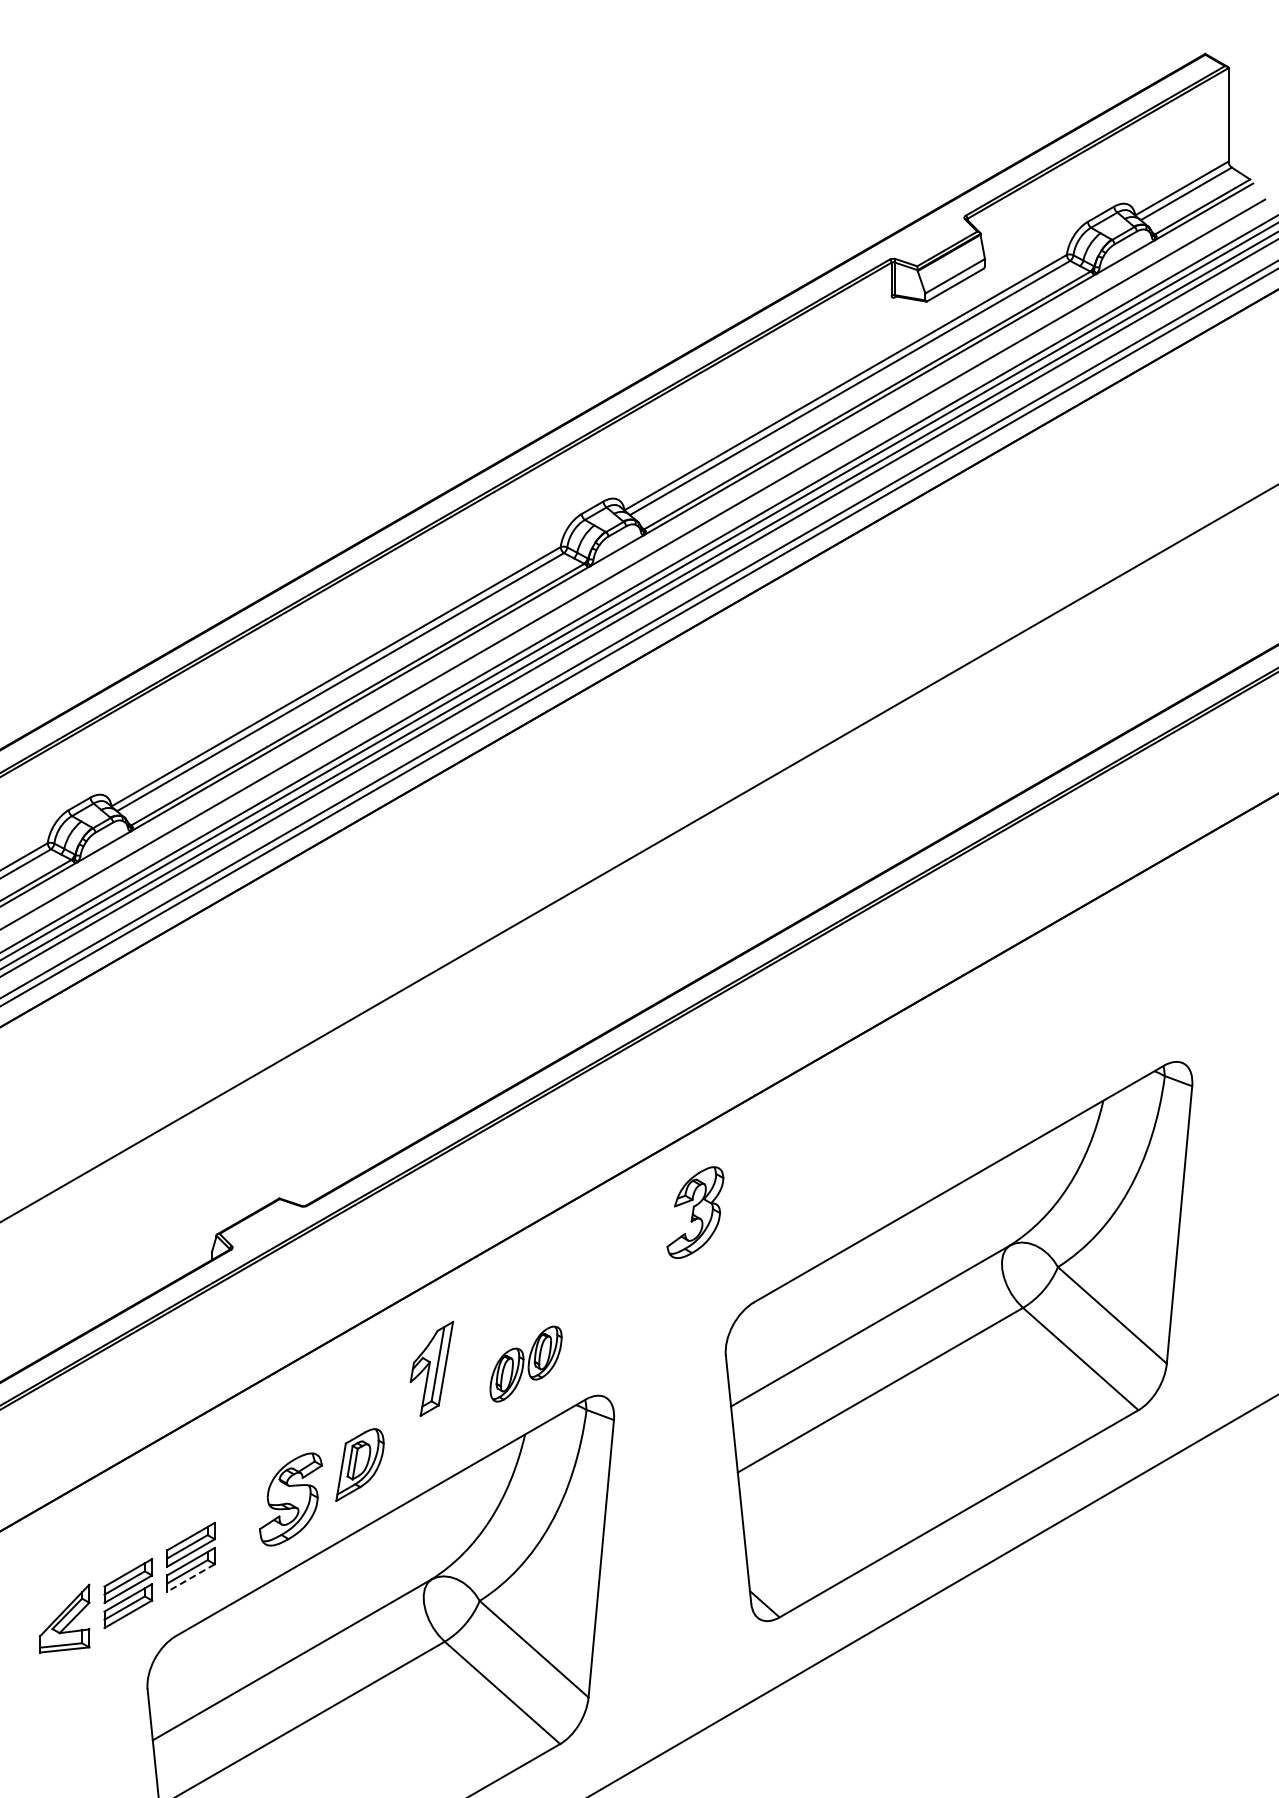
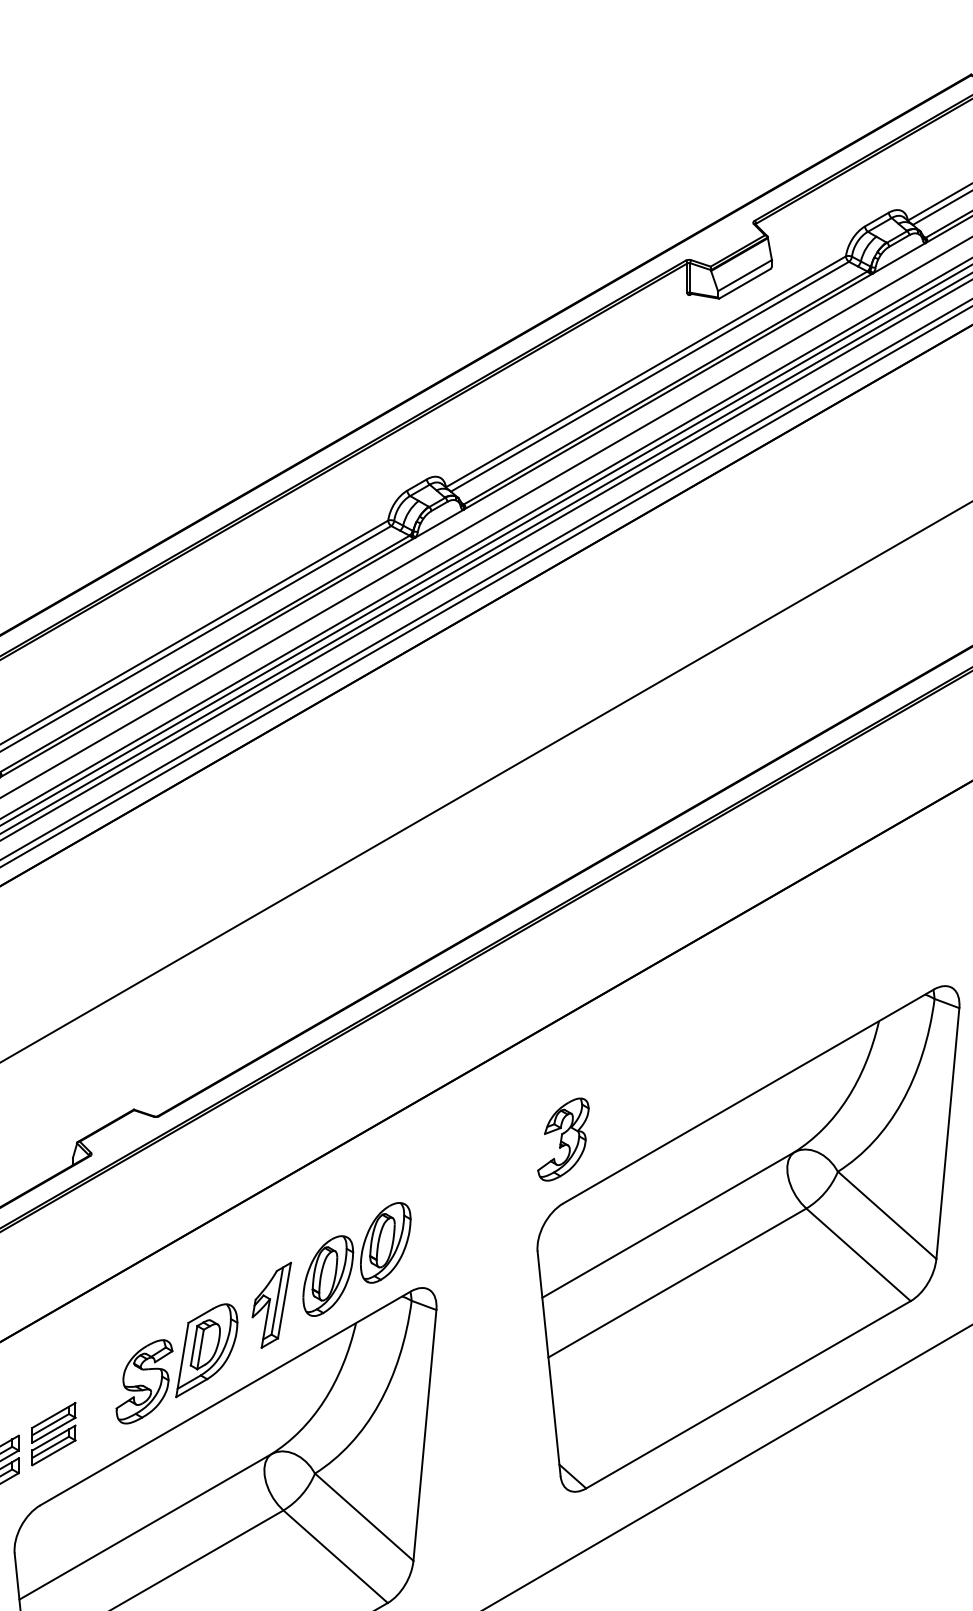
part: (695, 1212) -> (563, 1139), moved
part: (525, 1363) -> (356, 1258), size x1.67
part: (431, 1368) -> (271, 1304), moved
part: (359, 1464) -> (206, 1350), size x1.43
line: (190, 1578) -> (53, 1453), dashed -> solid

